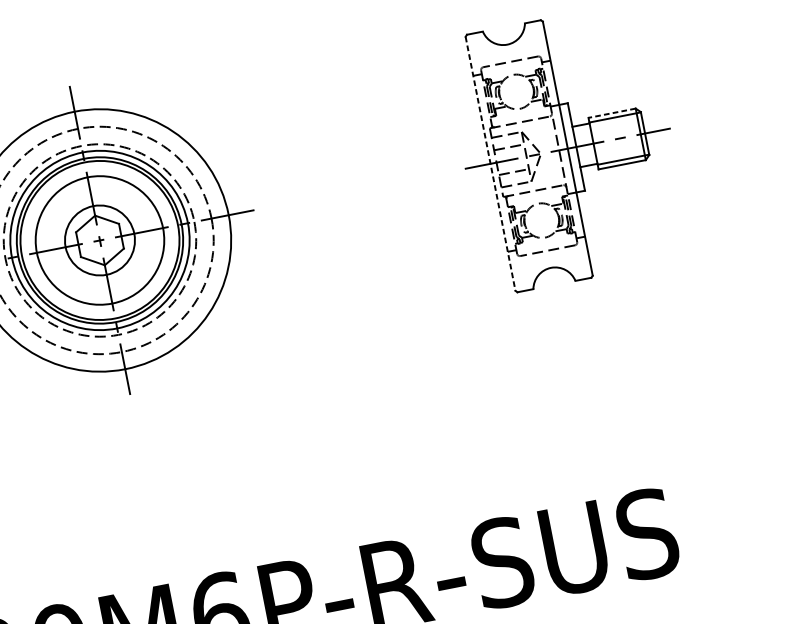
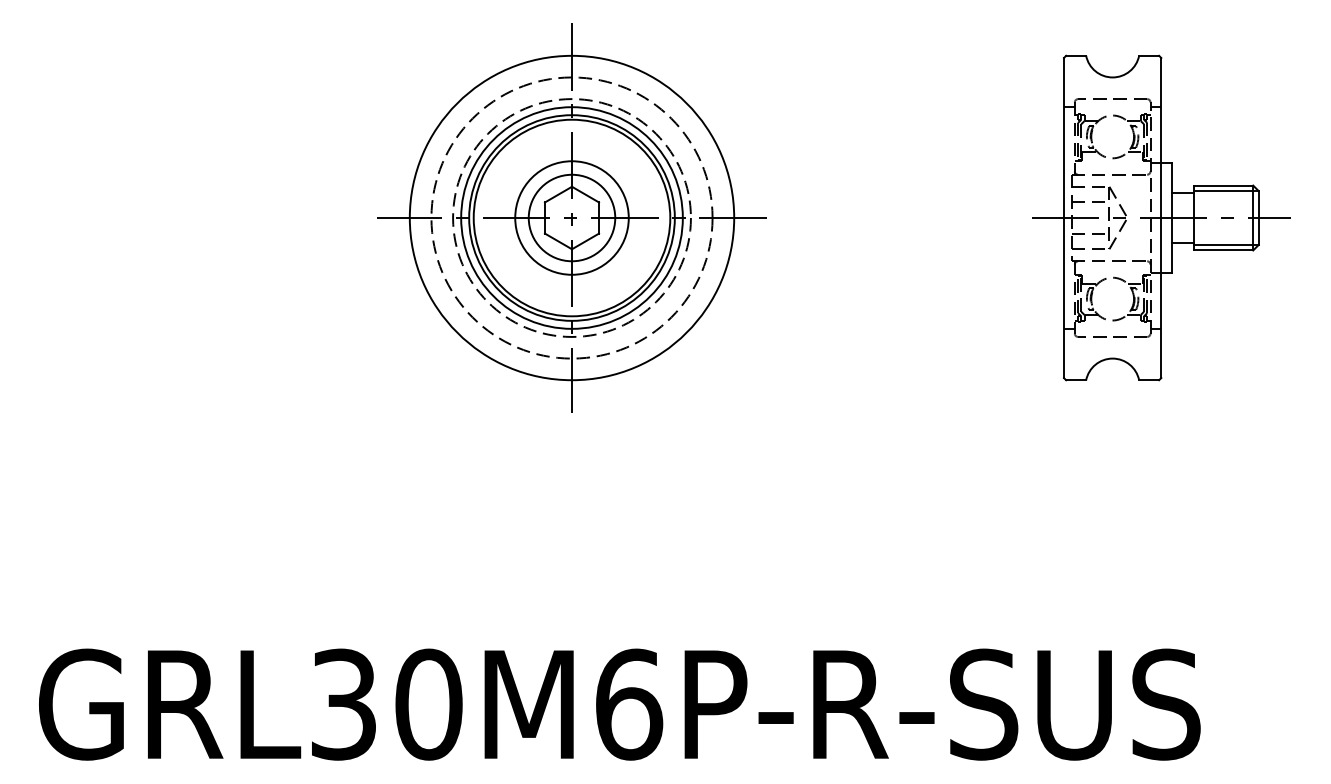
line: (612, 113) -> (1223, 185), dashed -> solid
line: (491, 164) -> (1064, 218), dashed -> solid
circle: (99, 240) -> (571, 217), size x0.71

